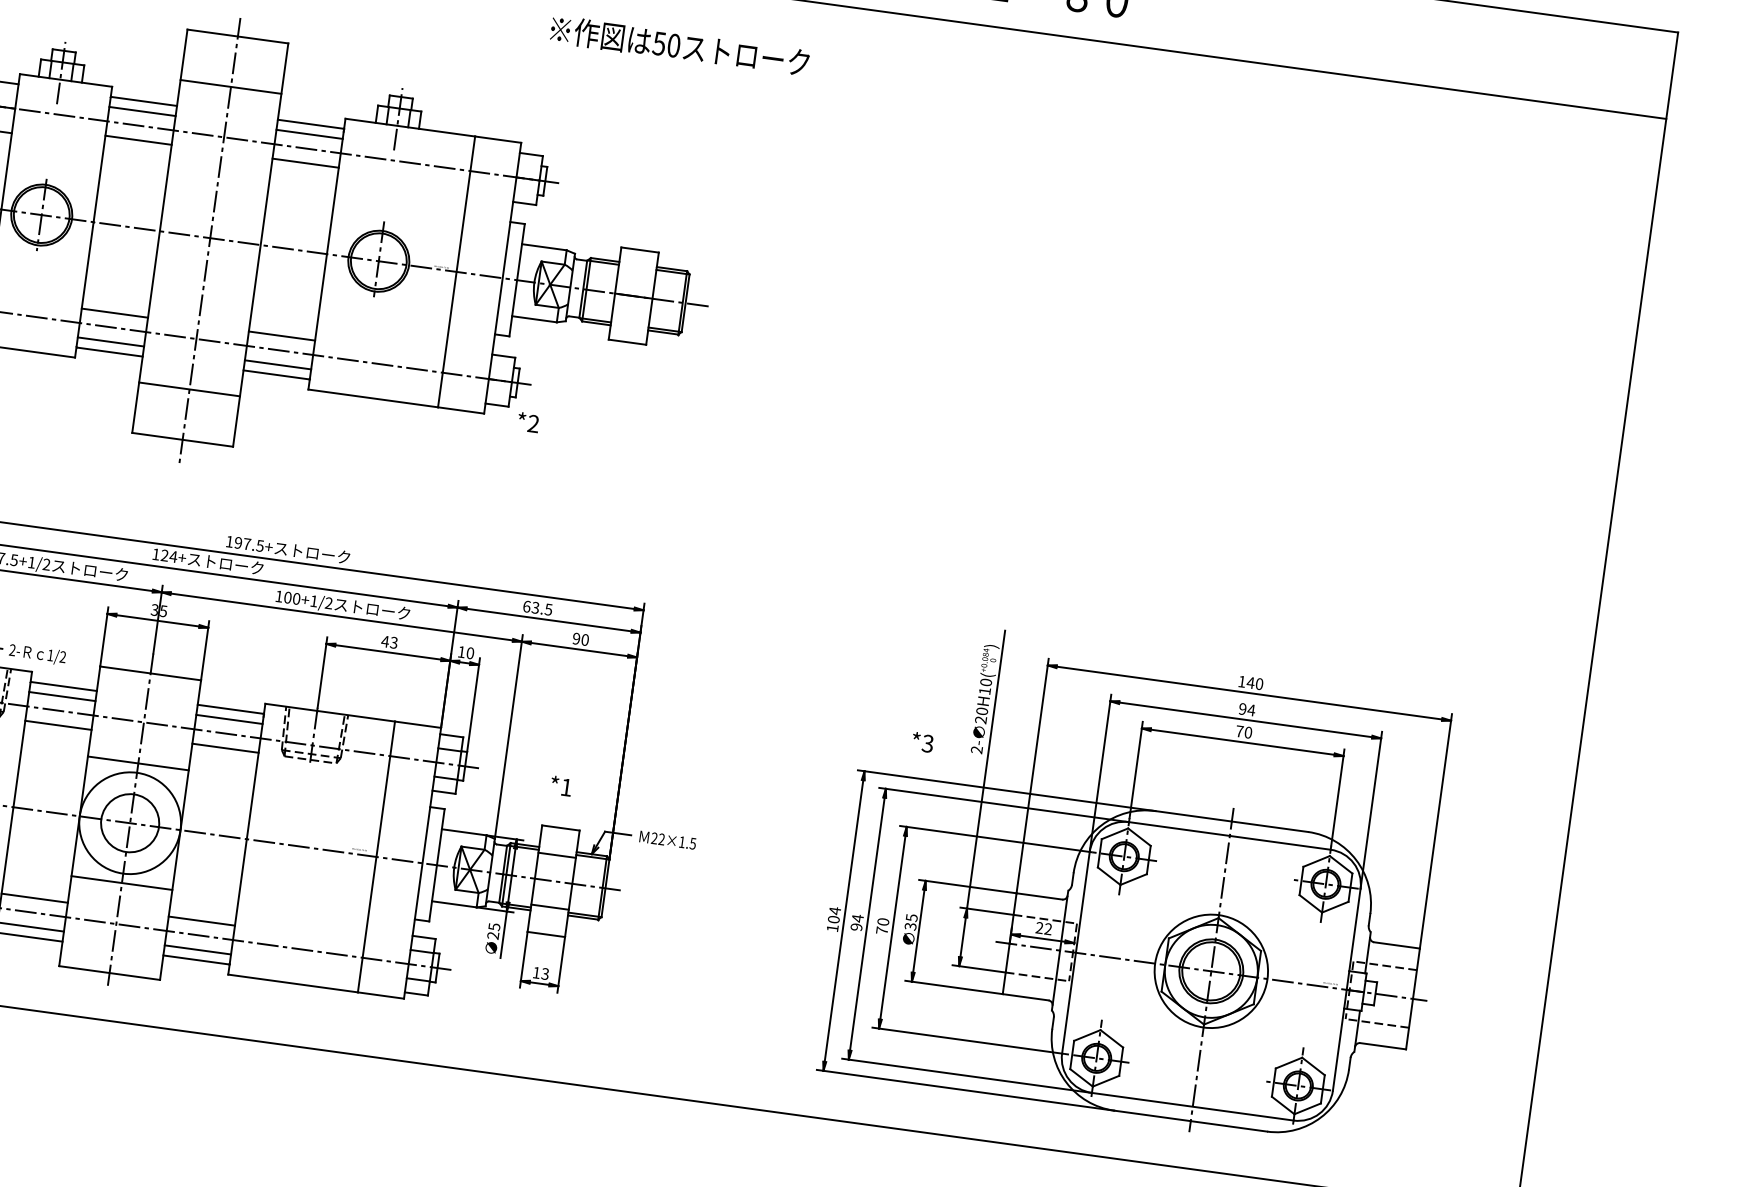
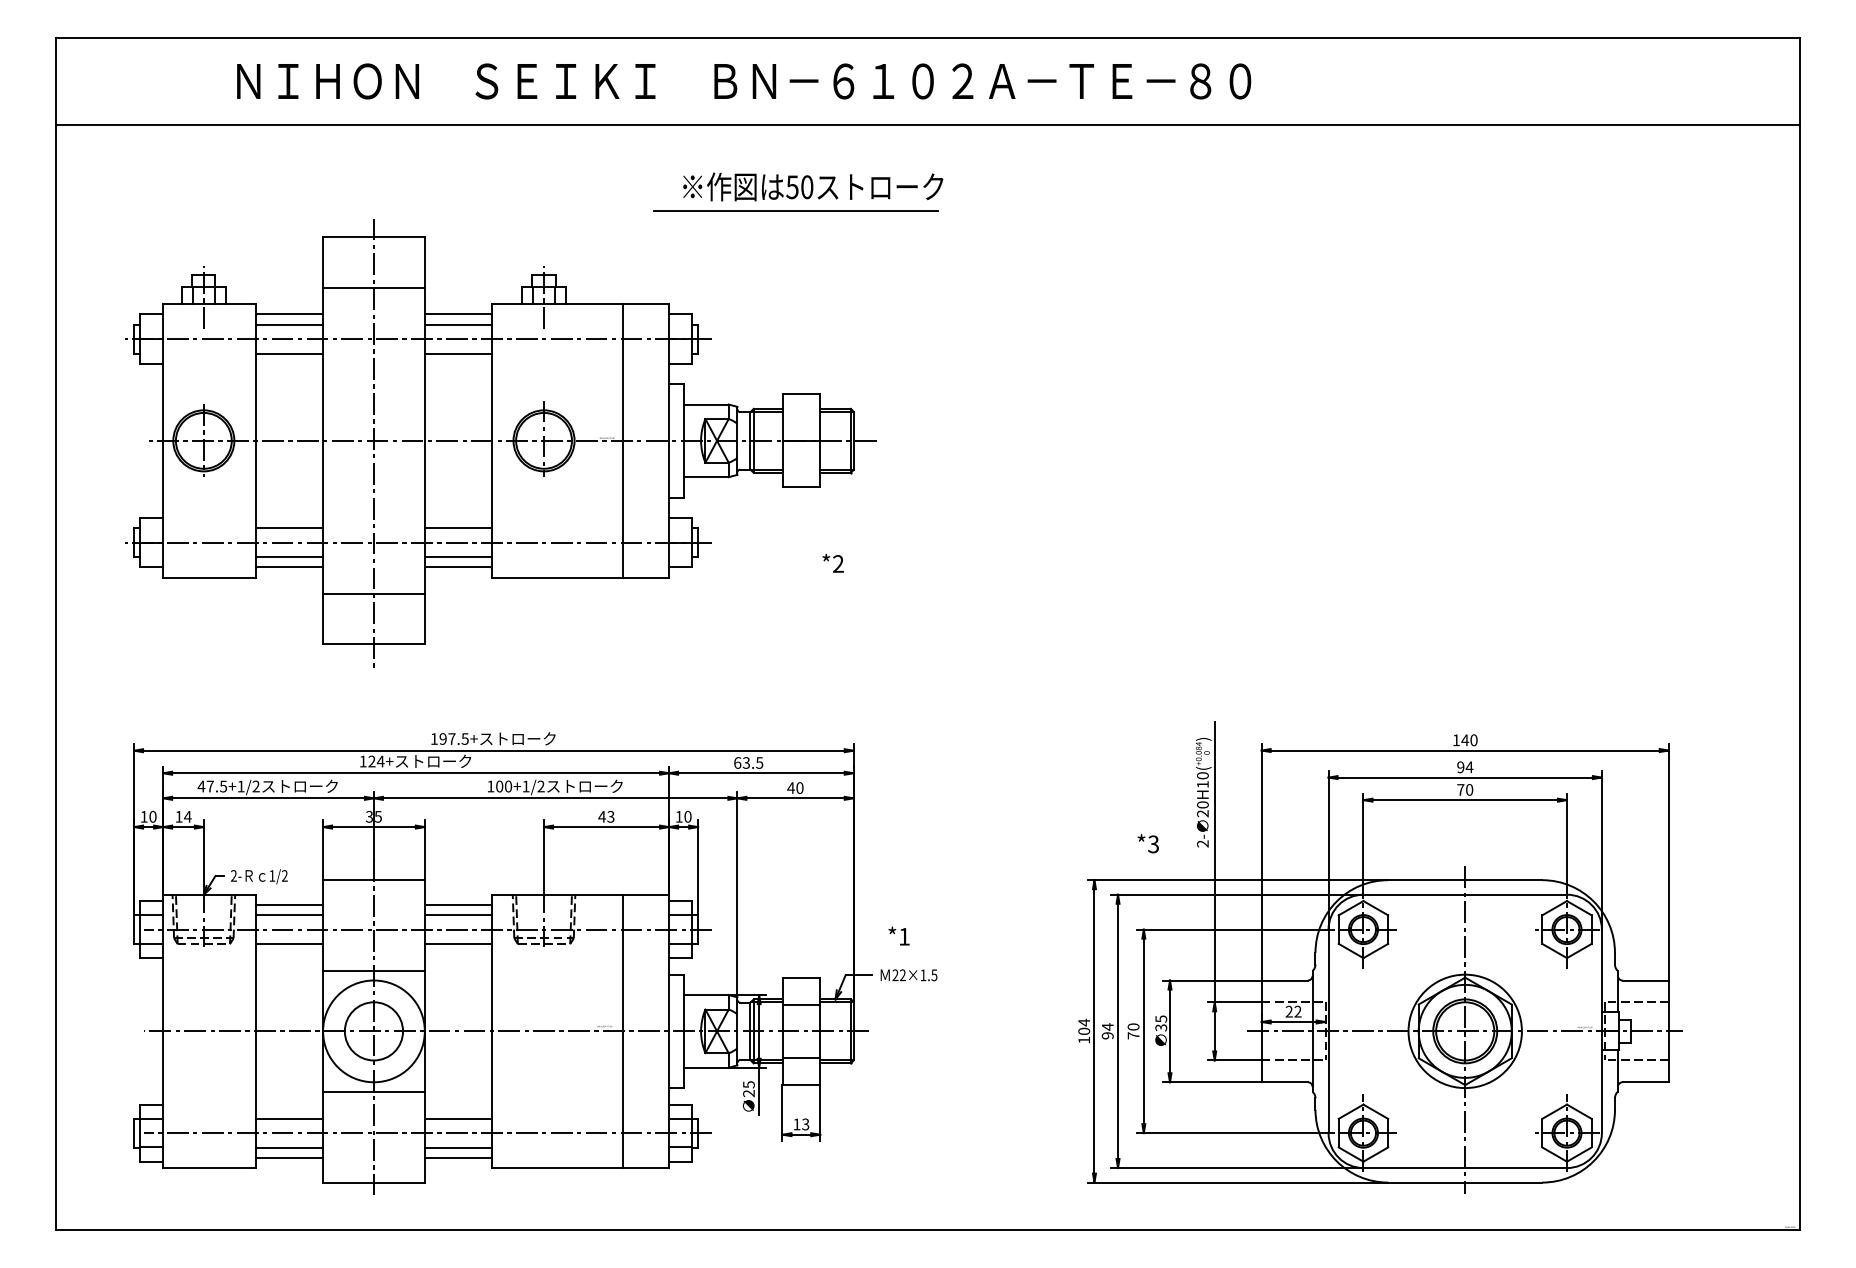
line: (660, 67) -> (796, 210), added
text: (527, 421) -> (832, 562), moved
text: (575, 639) -> (790, 788), 90 -> 40
text: (560, 785) -> (898, 935), moved

